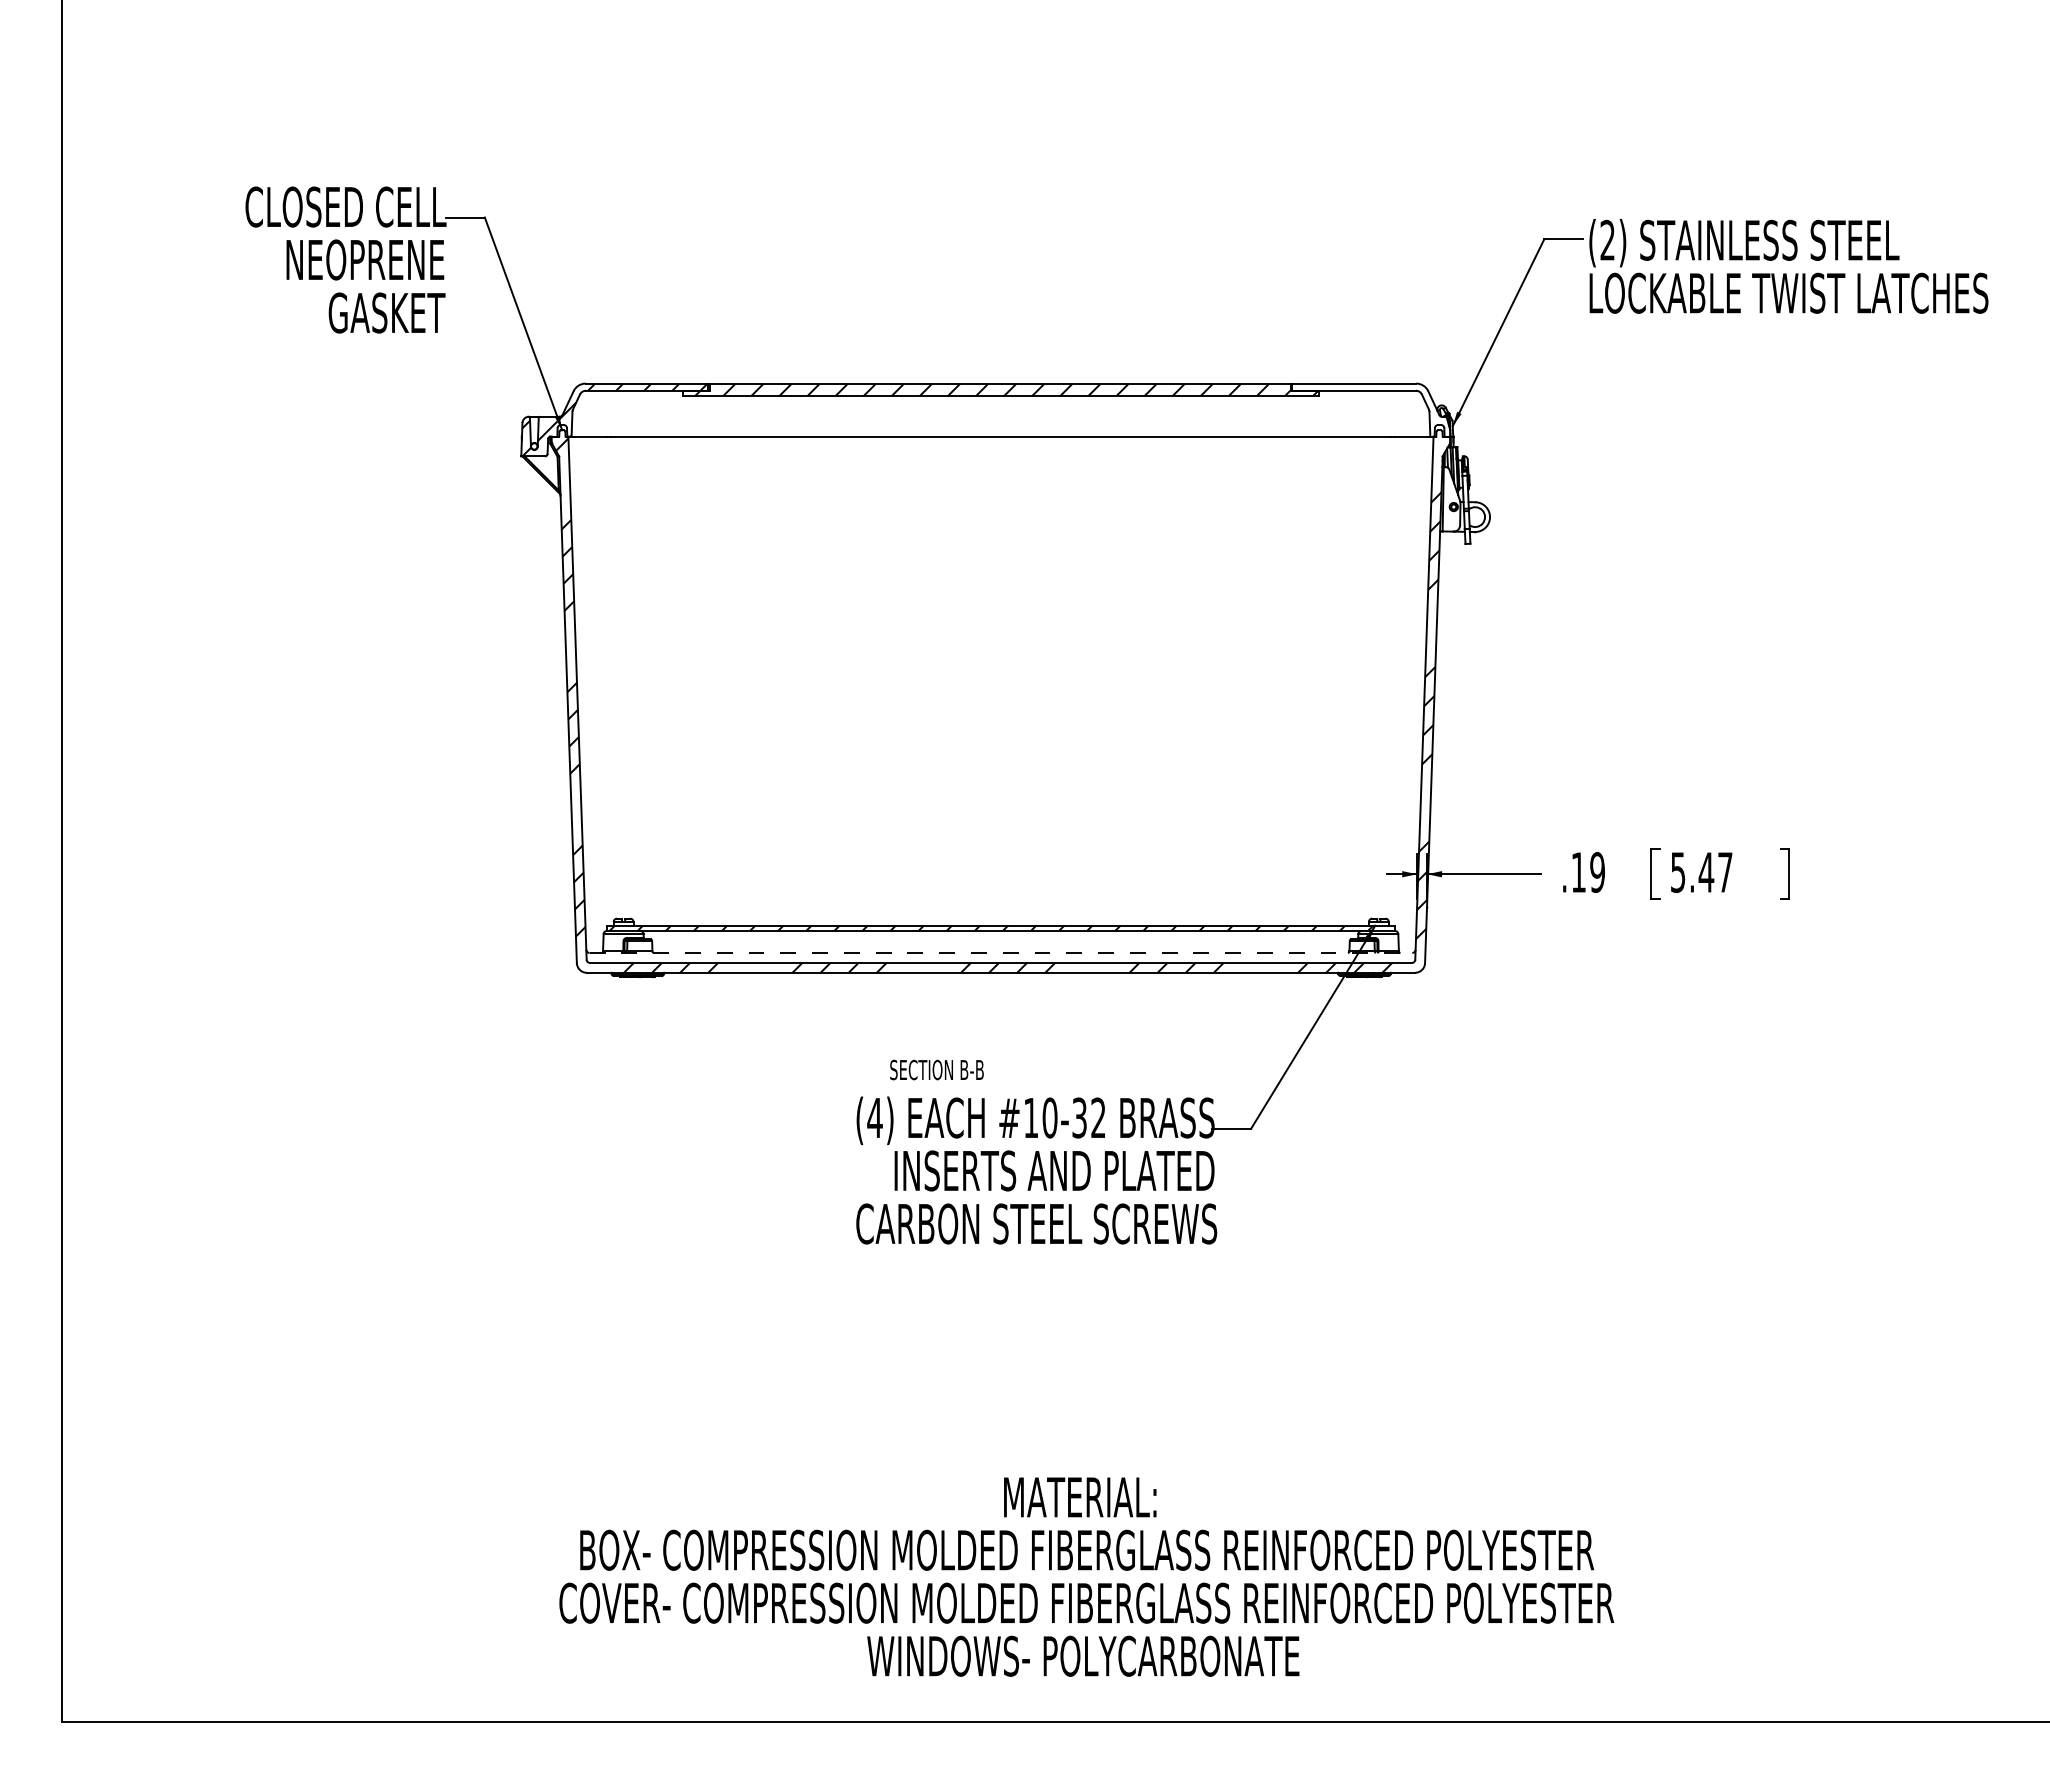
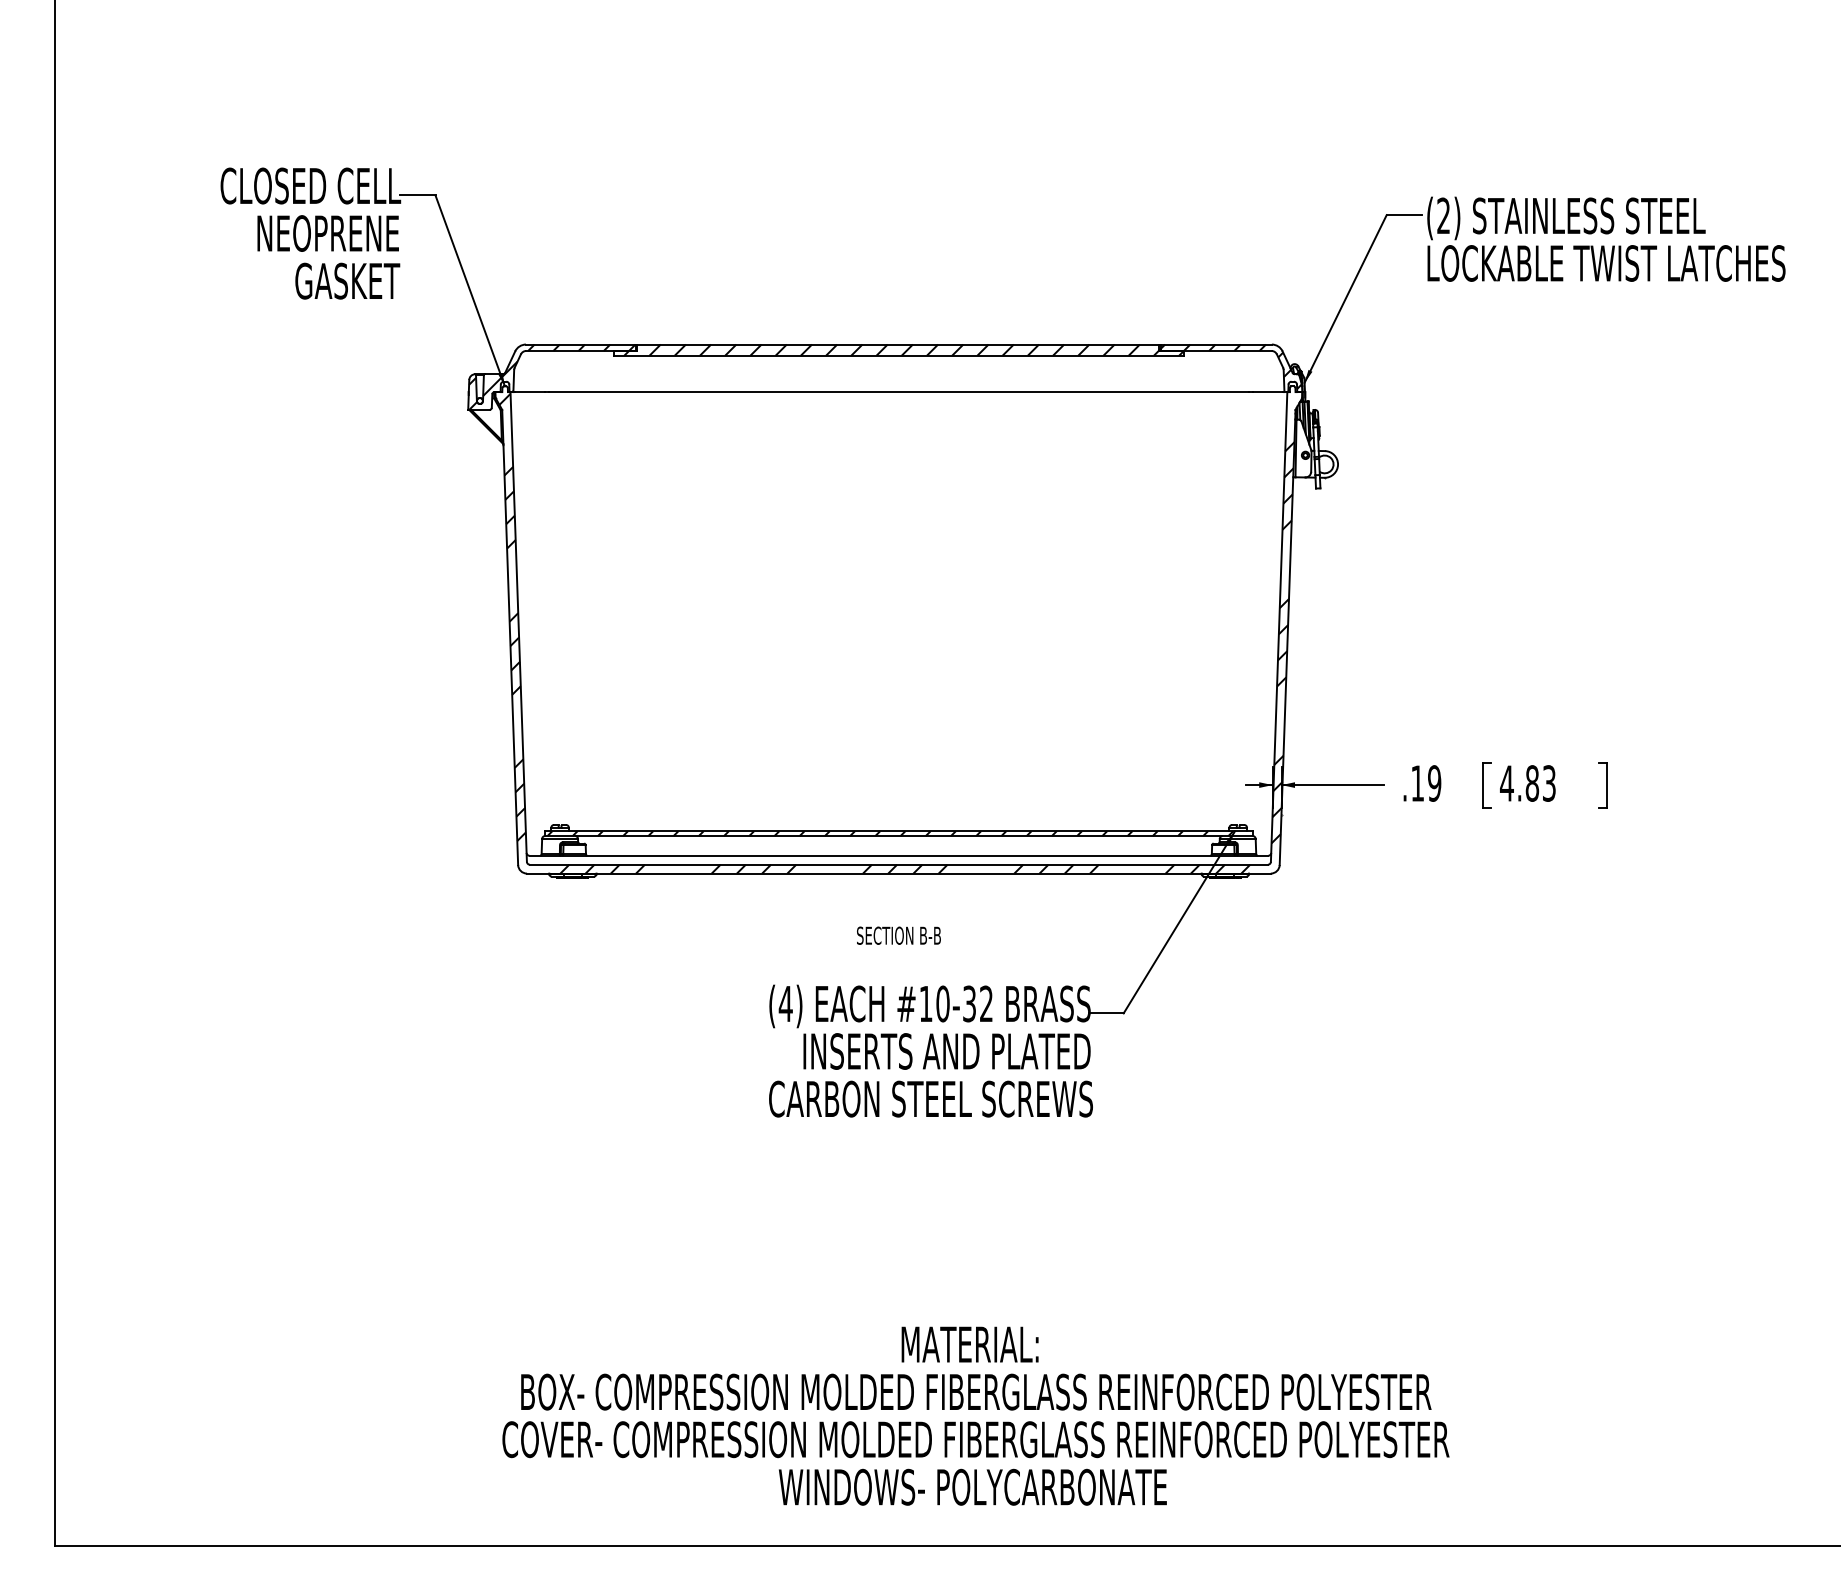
hatch: (1370, 408) -> (1230, 366), added
text: (1701, 872) -> (1527, 783), 5.47 -> 4.83
line: (1001, 952) -> (899, 855), dashed -> solid
text: (936, 1069) -> (898, 935), moved

